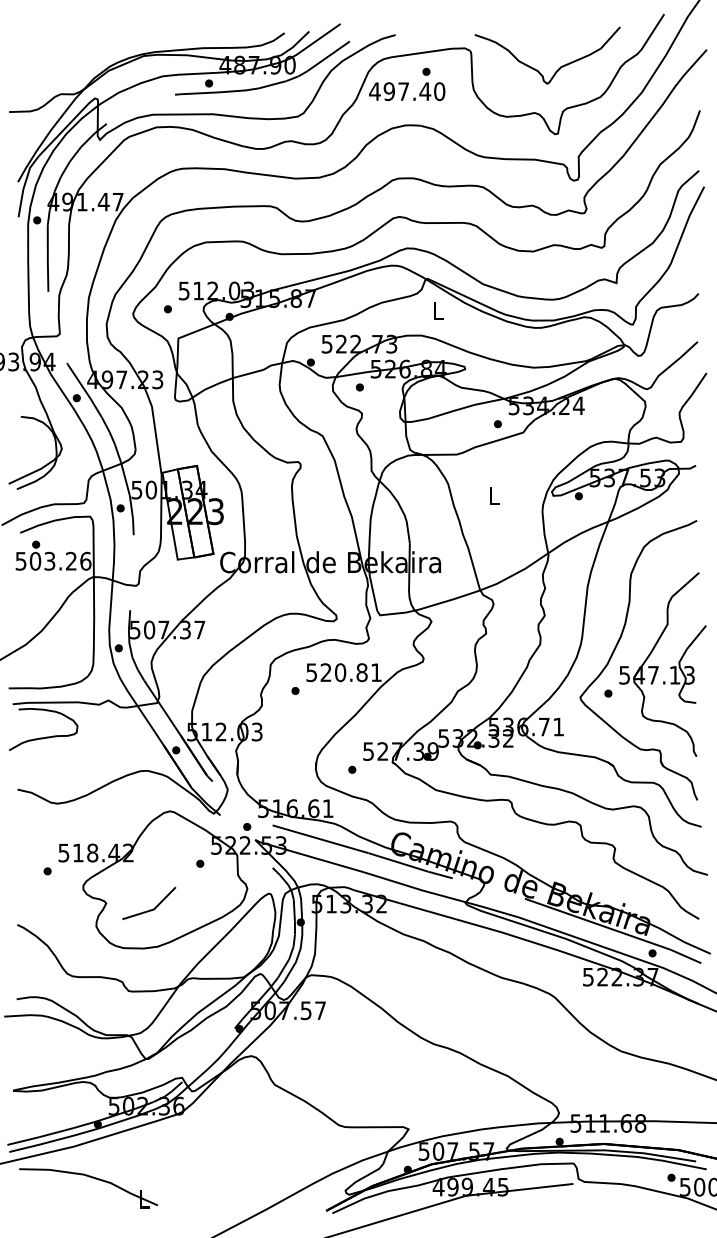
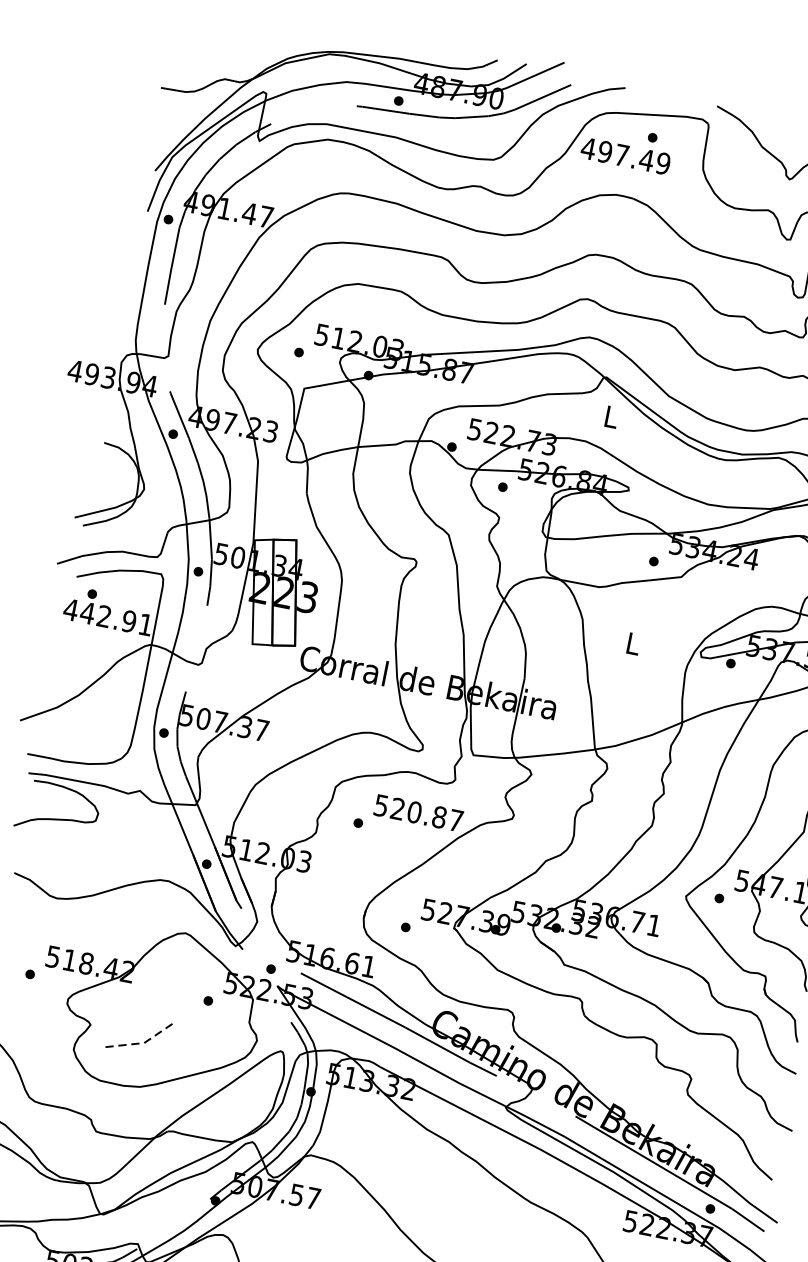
text: (439, 91) -> (663, 163), 497.40 -> 497.49
text: (53, 560) -> (108, 616), 503.26 -> 442.91
text: (376, 672) -> (456, 820), 520.81 -> 520.87
line: (154, 909) -> (144, 1043), solid -> dashed

